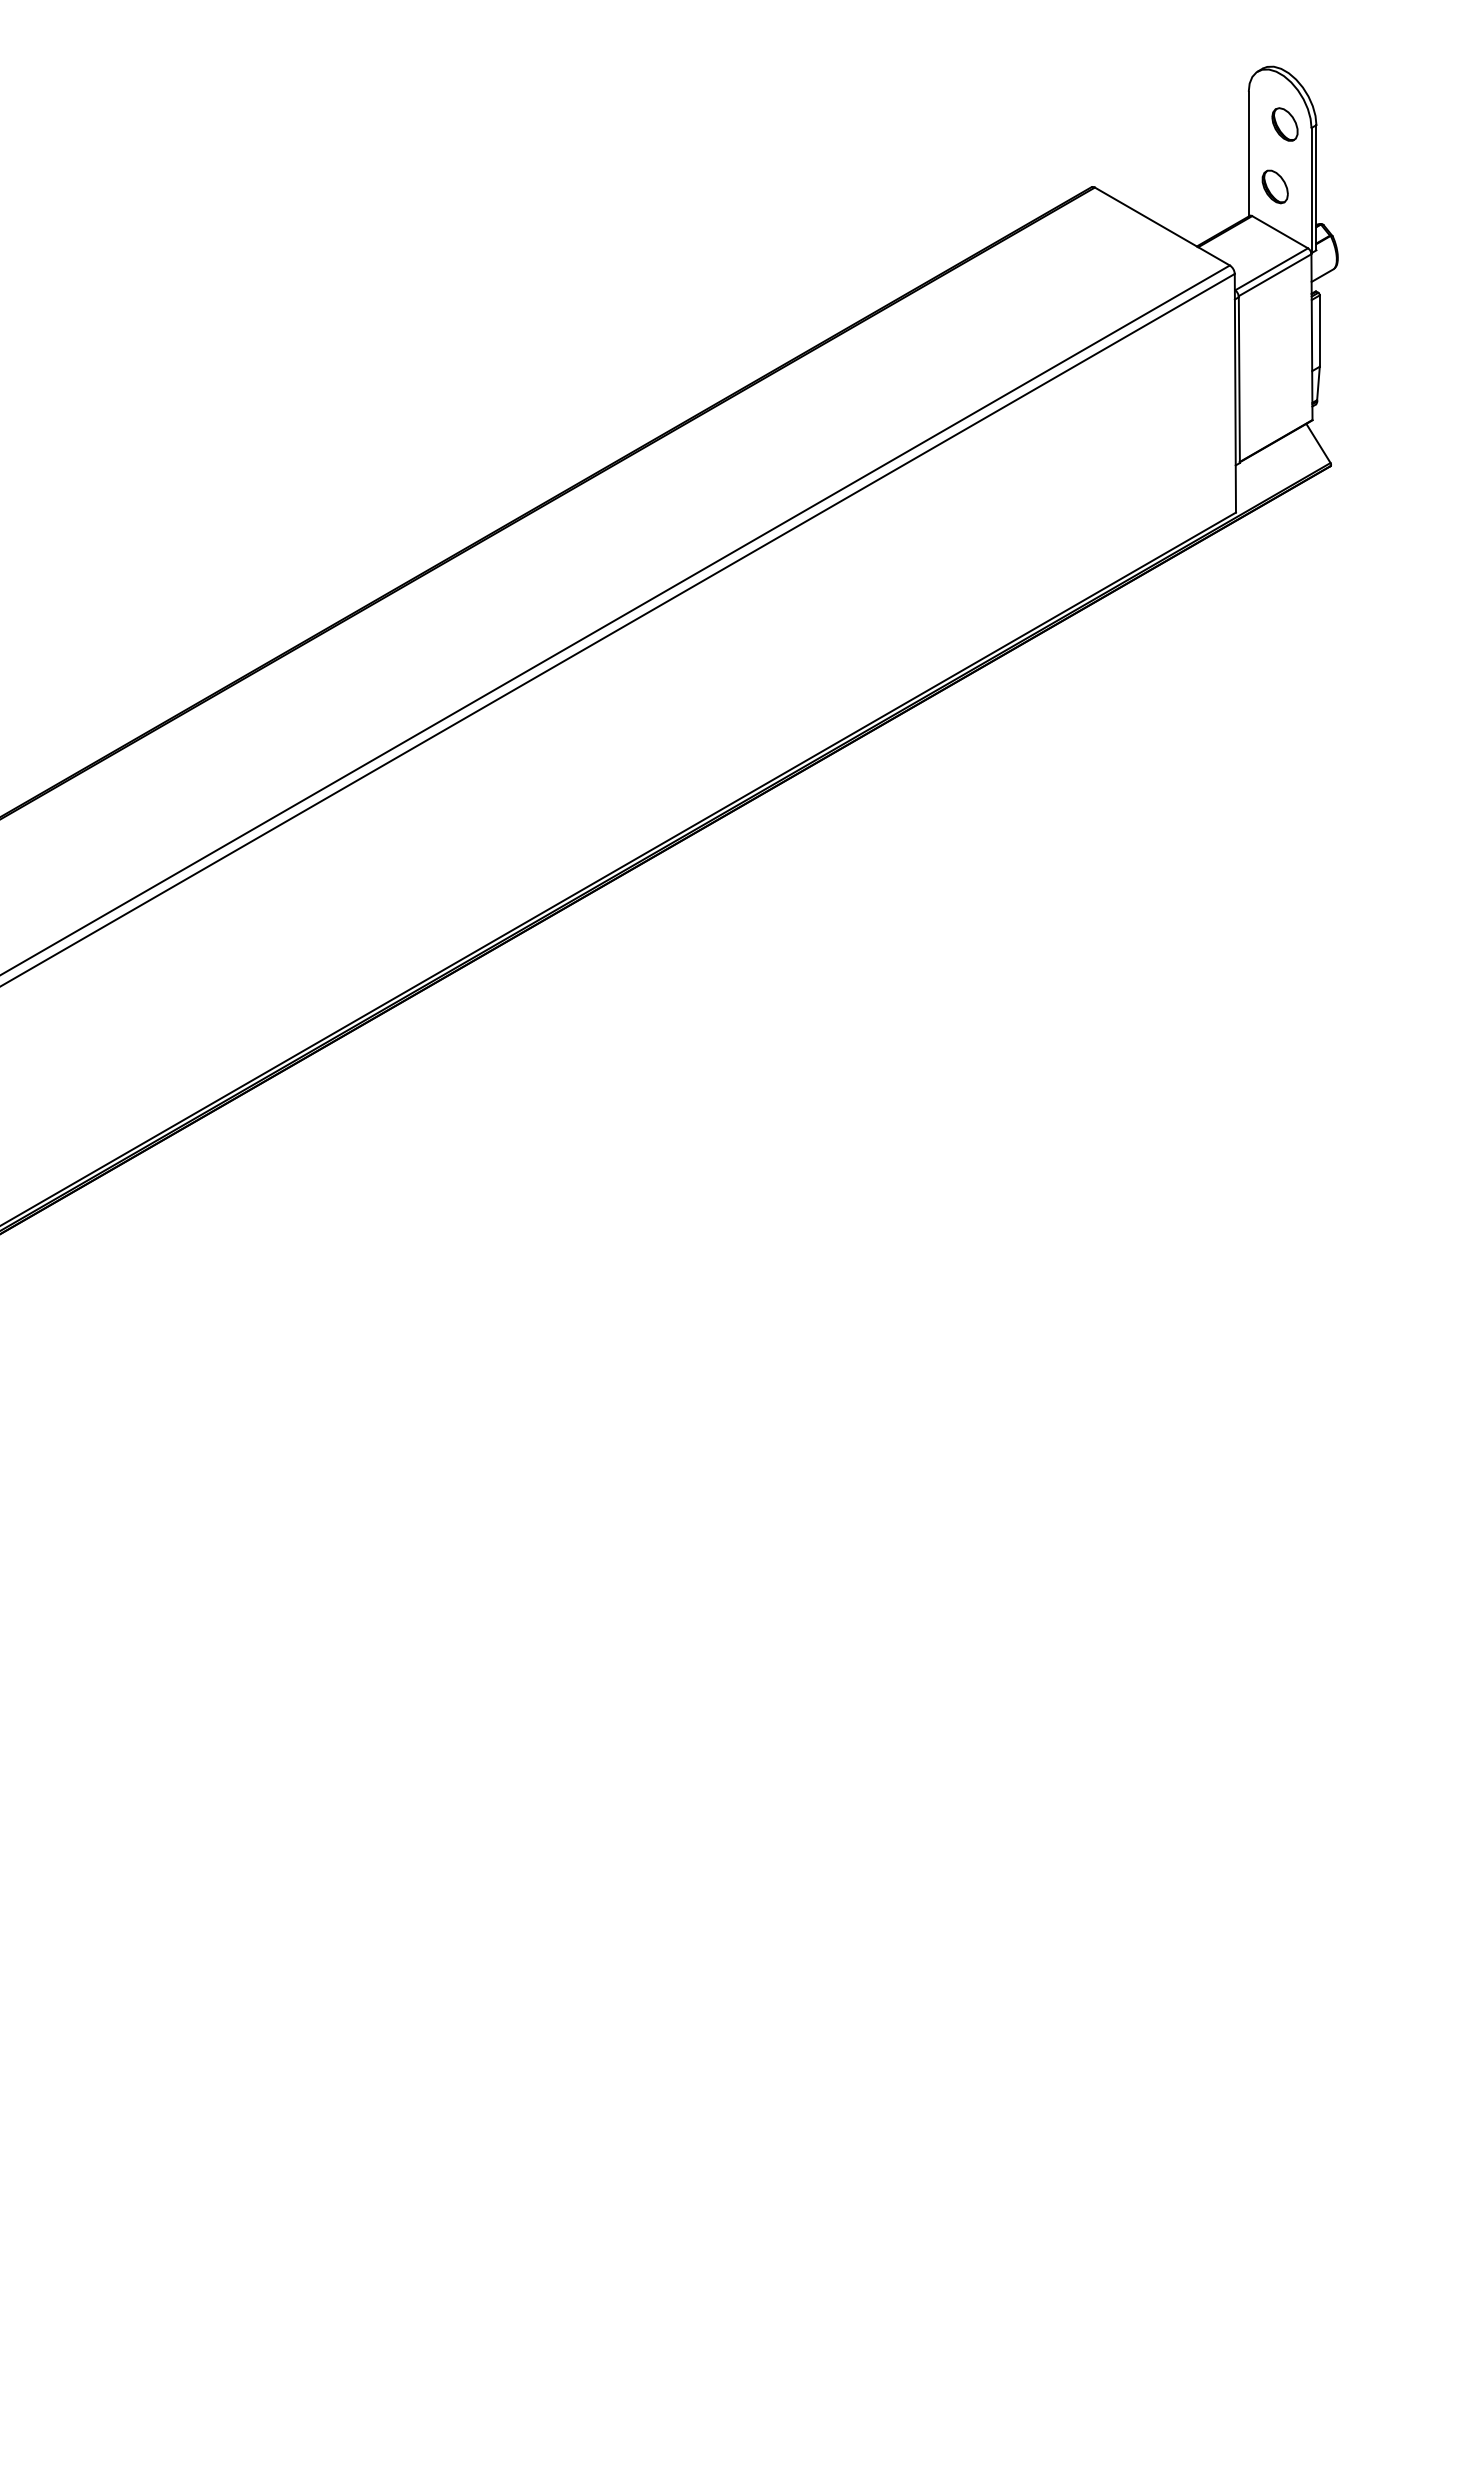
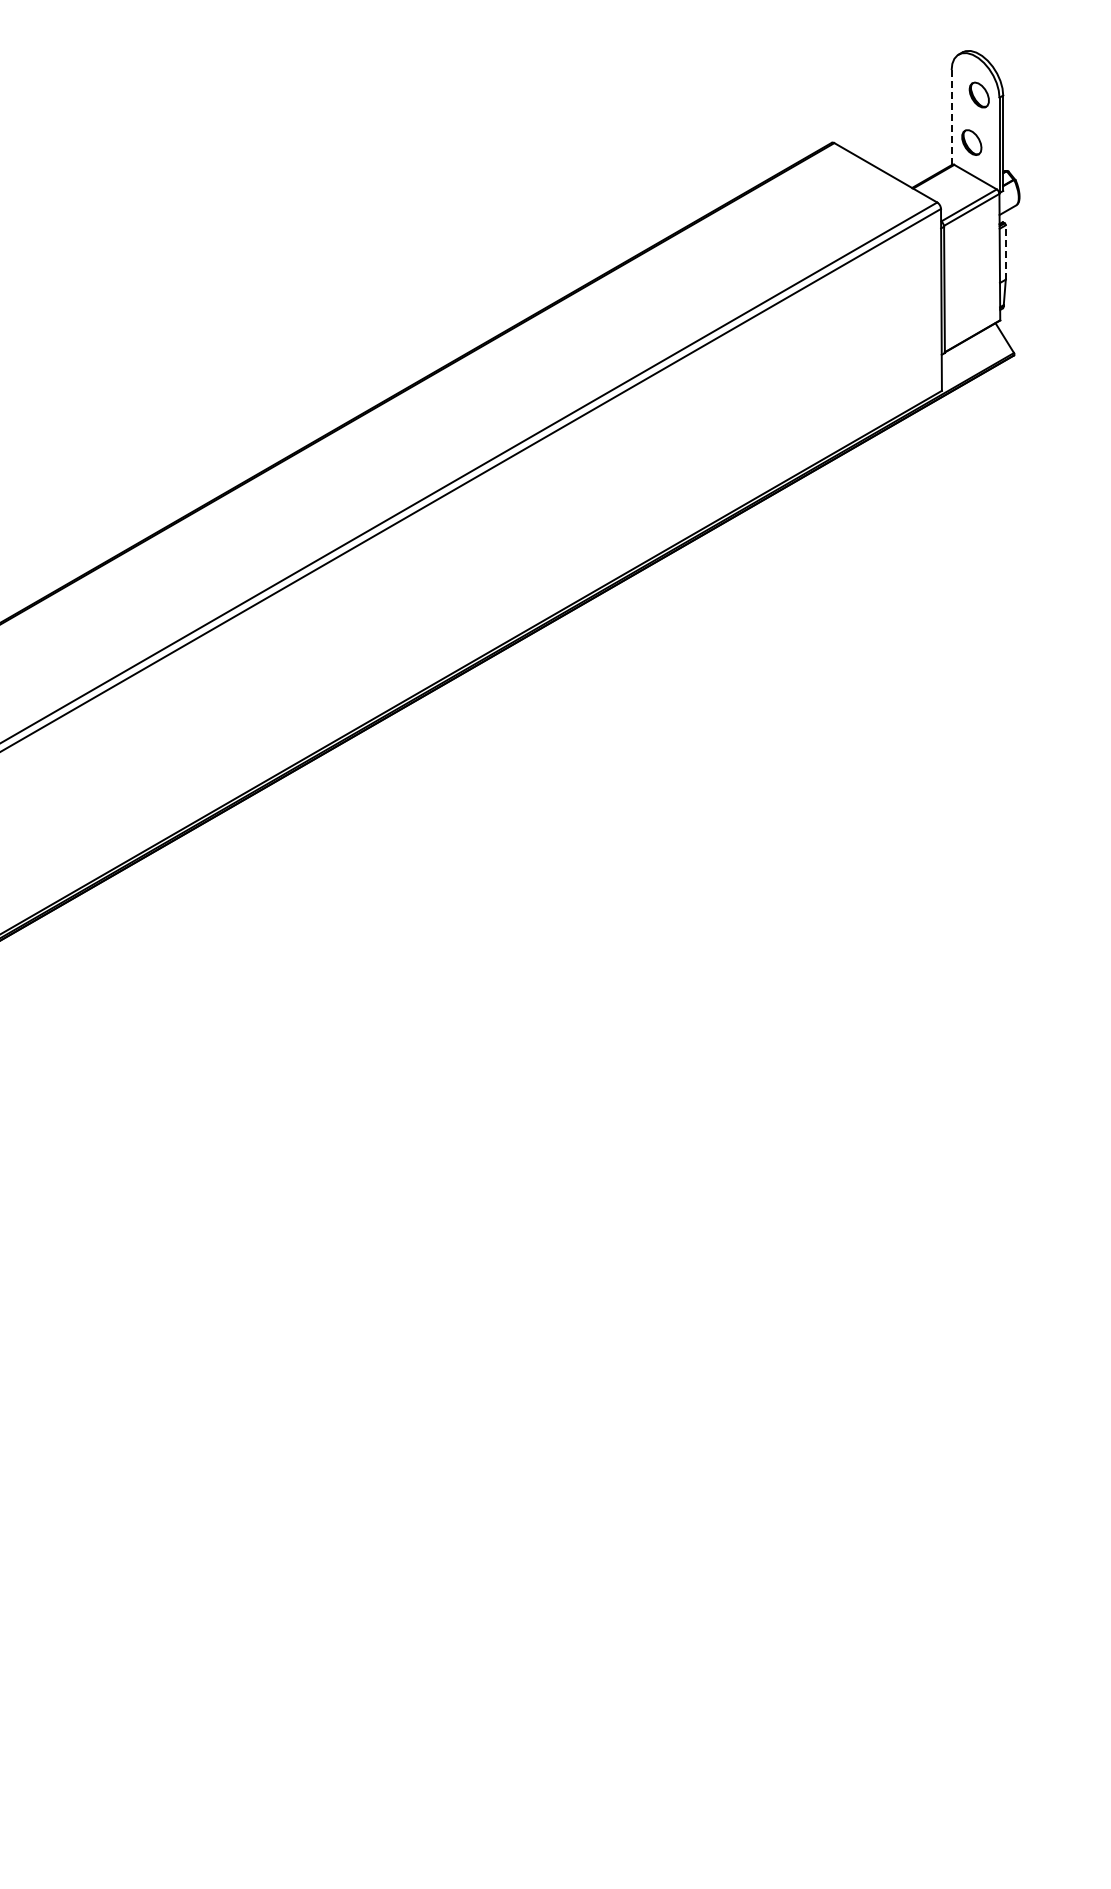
line: (1248, 153) -> (951, 117), solid -> dashed
line: (1319, 329) -> (1005, 251), solid -> dashed

